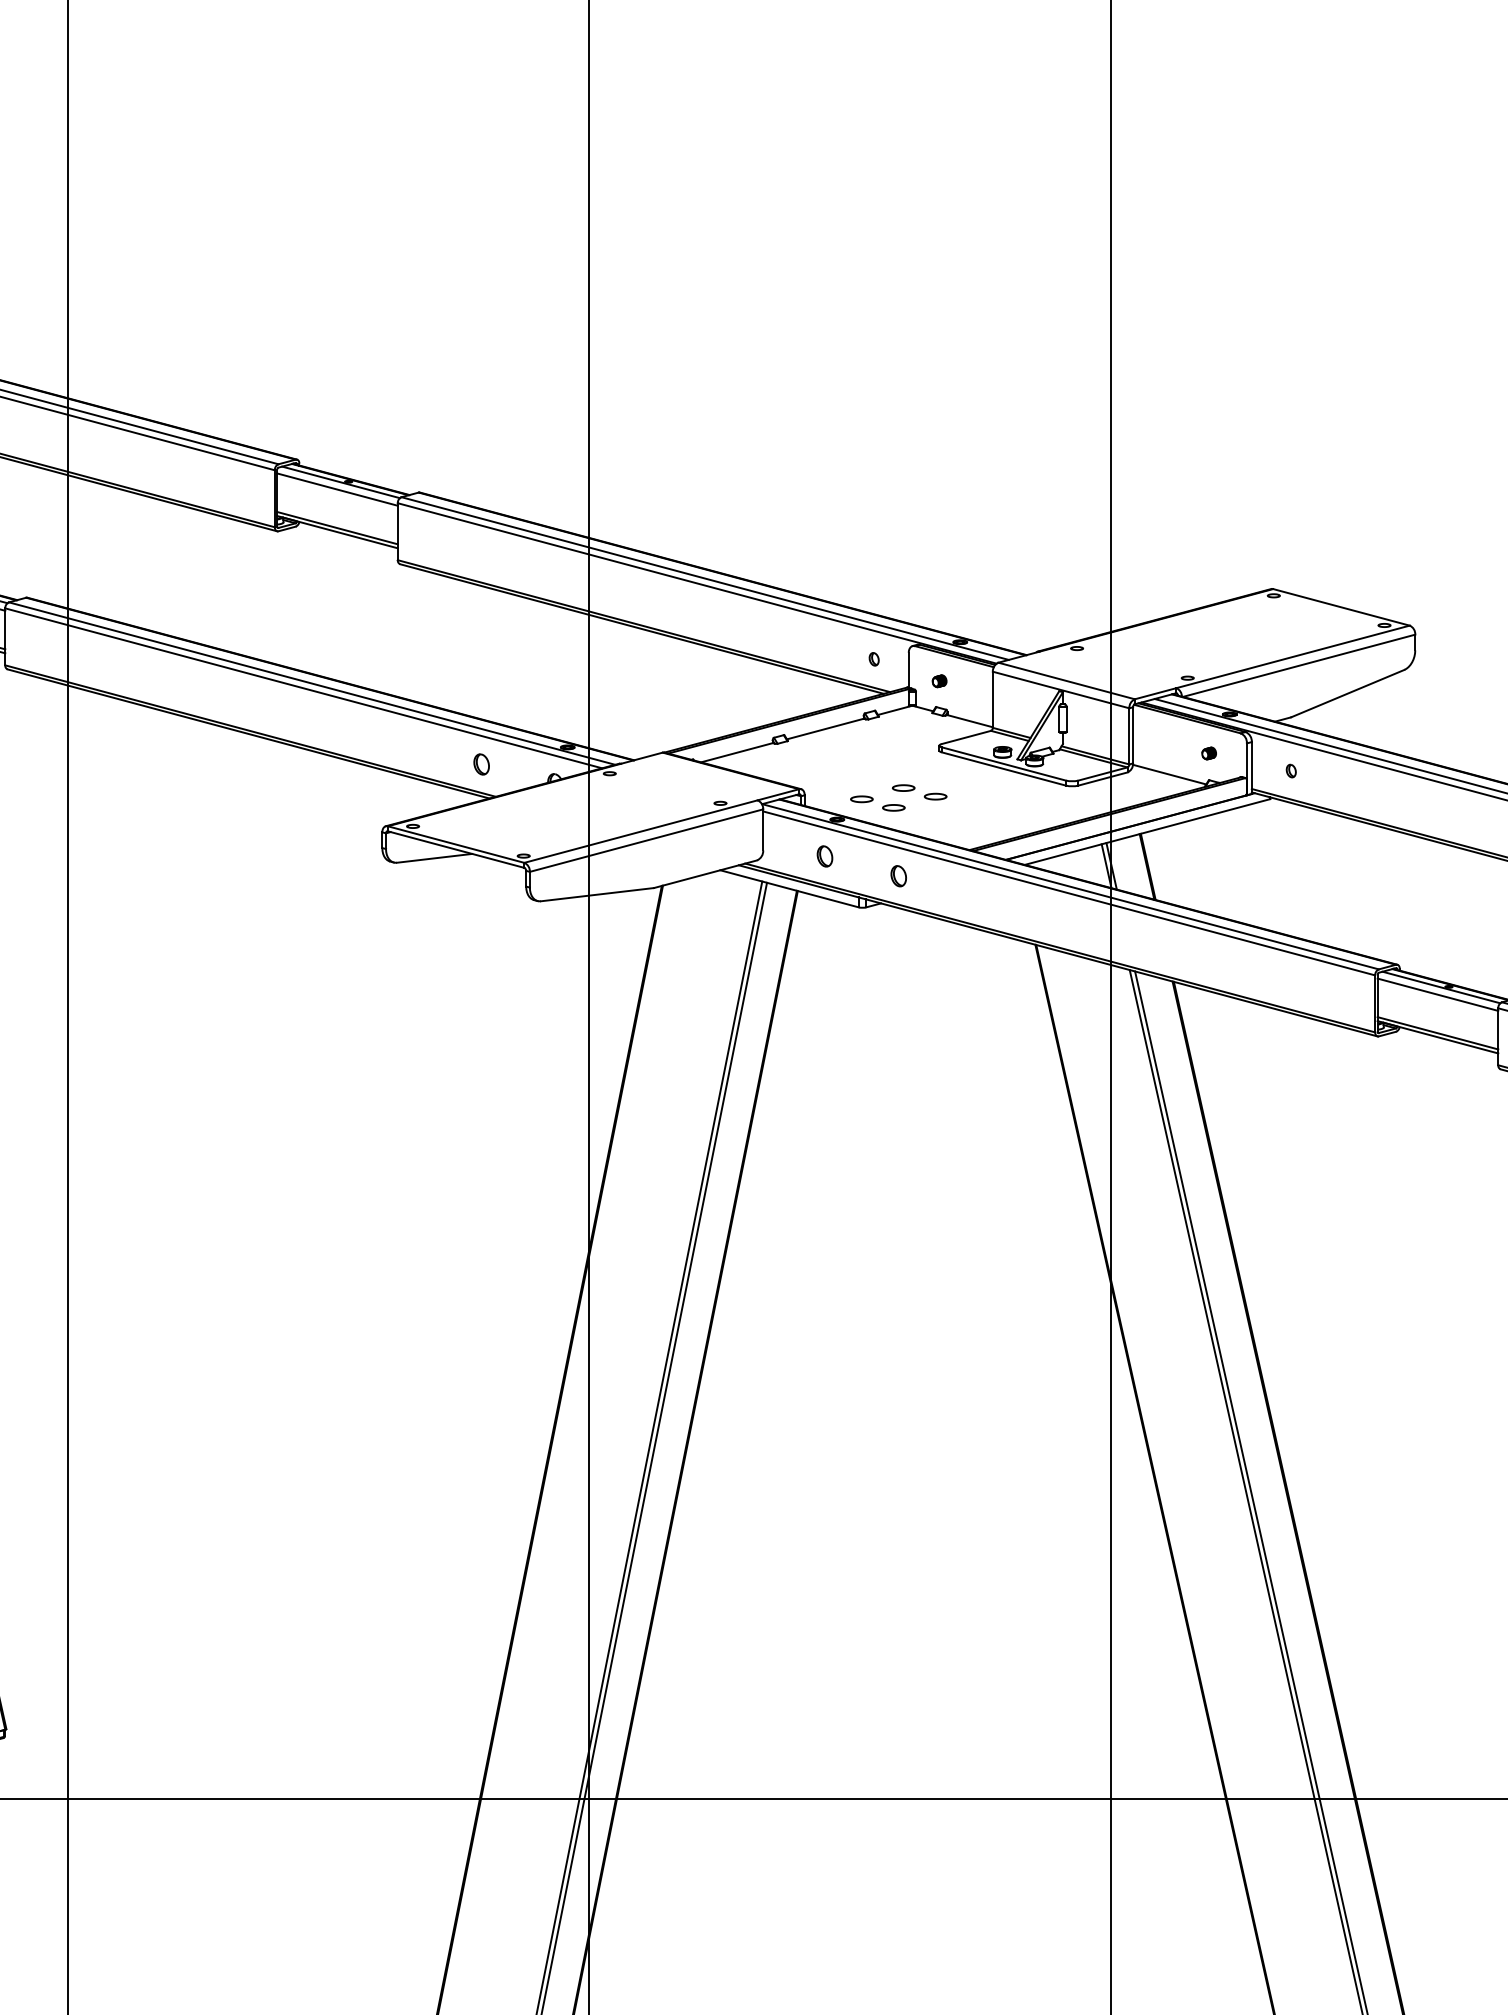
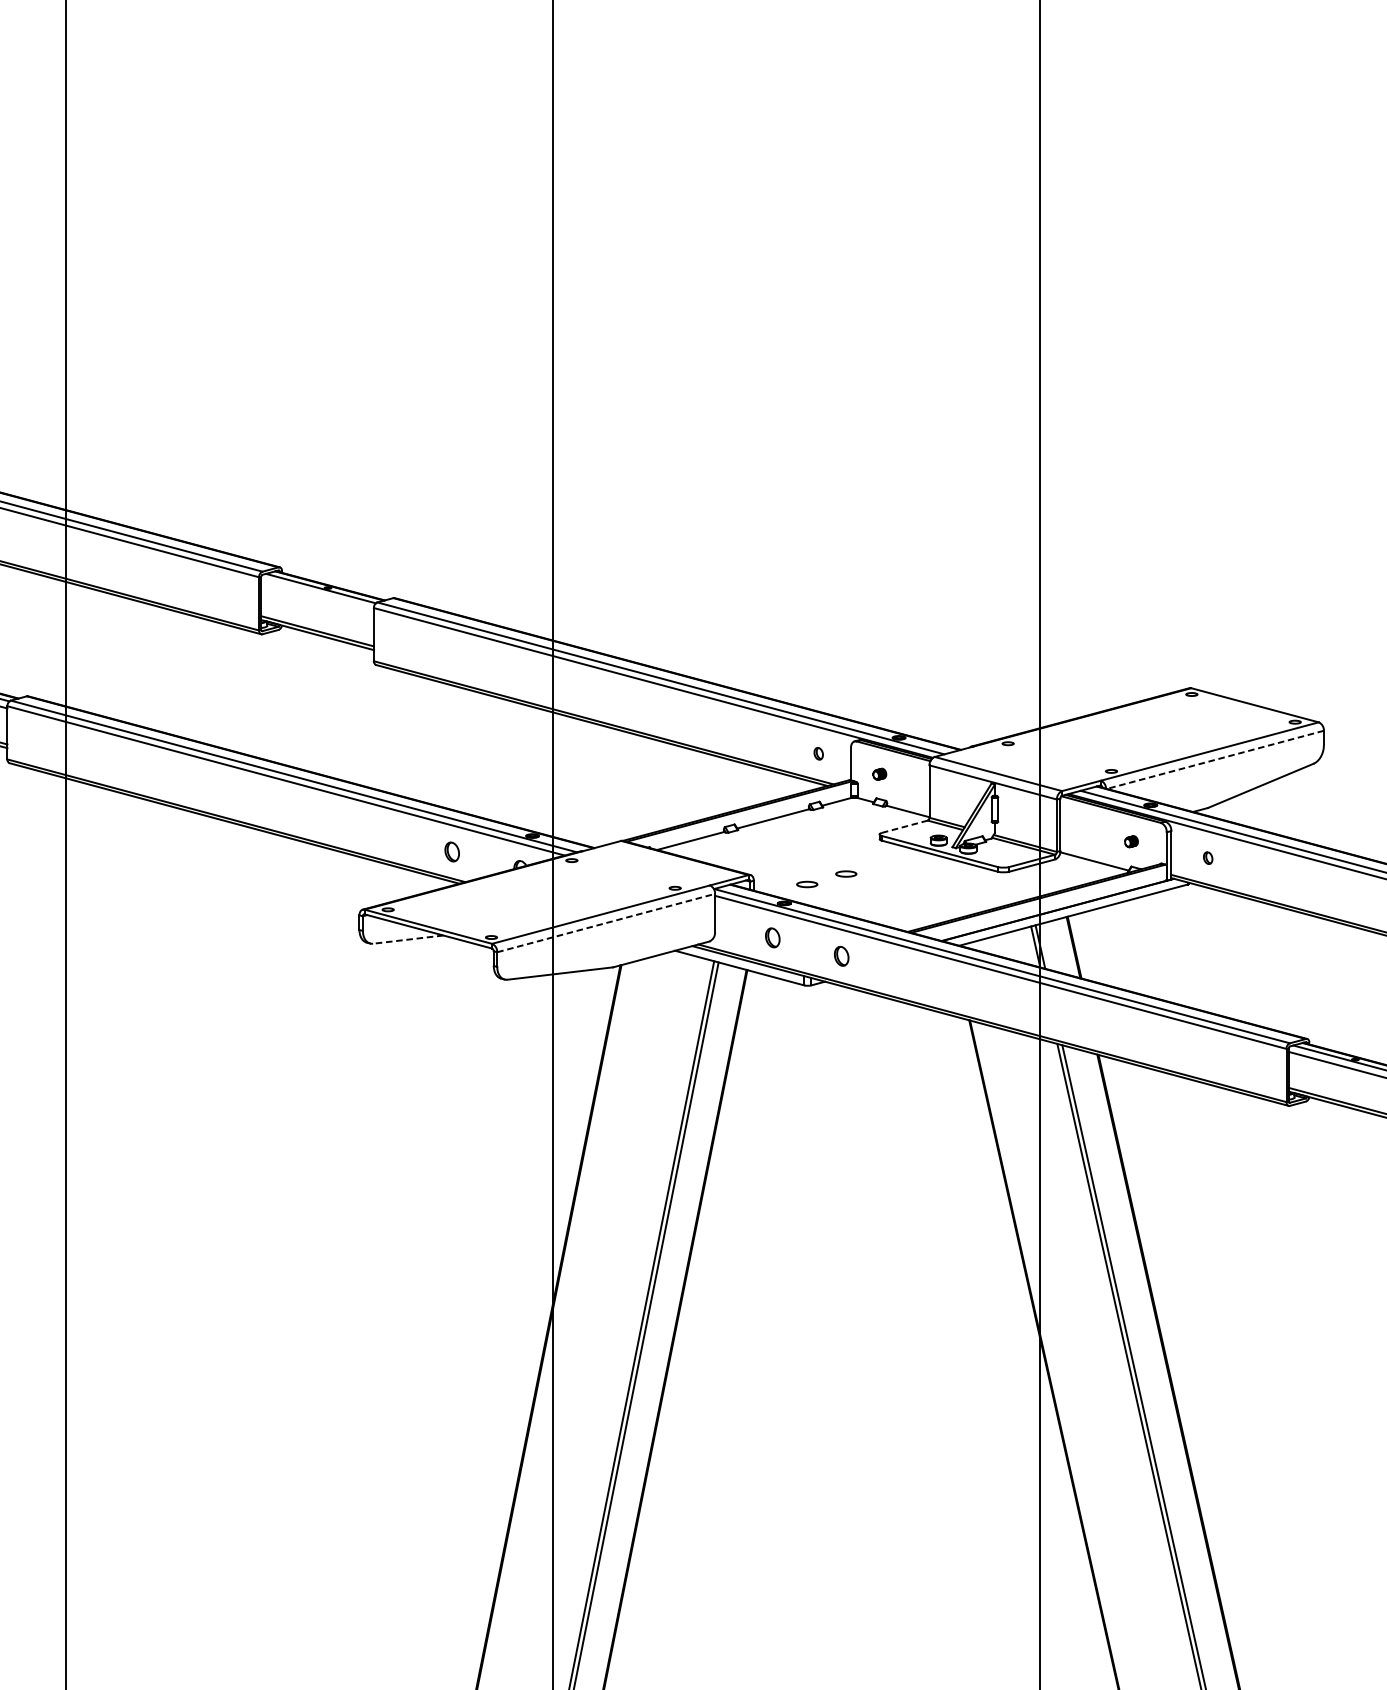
line: (337, 489) -> (317, 595), removed
line: (1298, 665) -> (1214, 759), solid -> dashed
line: (966, 737) -> (904, 826), solid -> dashed
part: (935, 796) -> (875, 881), removed
part: (893, 807) -> (836, 892), removed
line: (646, 840) -> (606, 922), solid -> dashed
line: (434, 858) -> (408, 939), solid -> dashed

